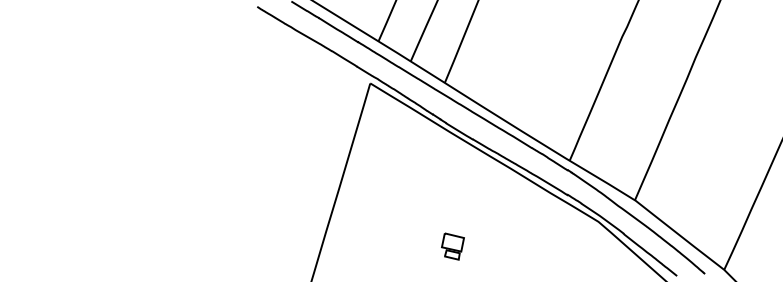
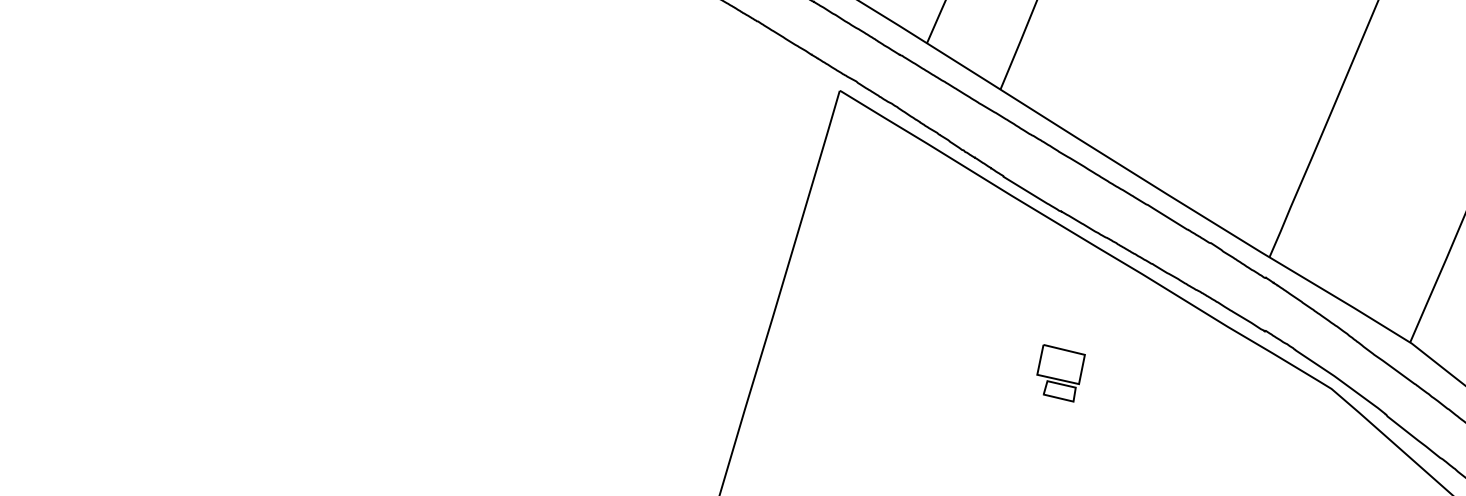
part: (452, 246) -> (1060, 373), moved

